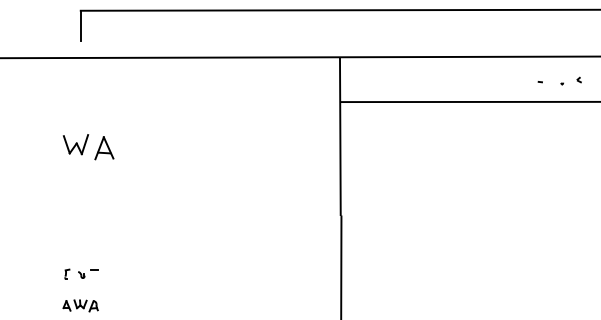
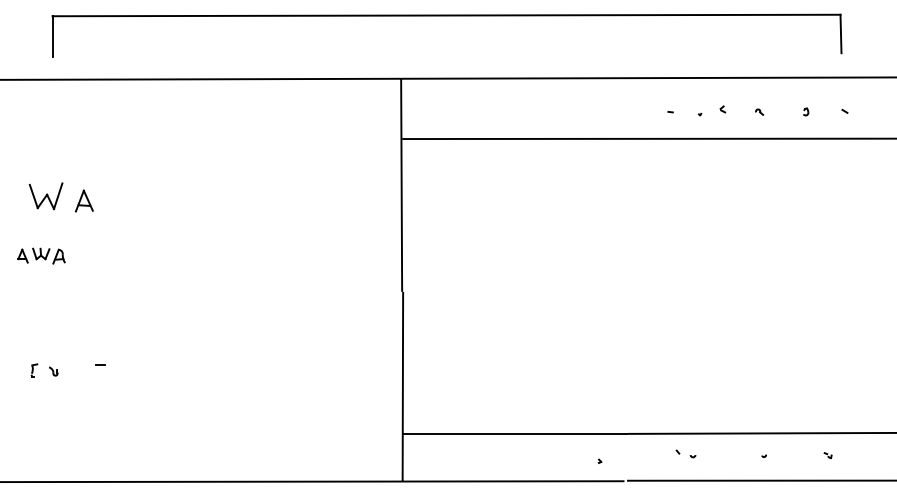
part: (104, 147) -> (84, 200), size x0.7
line: (94, 269) -> (100, 364), moved
part: (80, 305) -> (41, 255), moved

